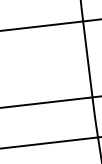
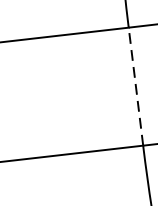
line: (87, 58) -> (135, 85), solid -> dashed

